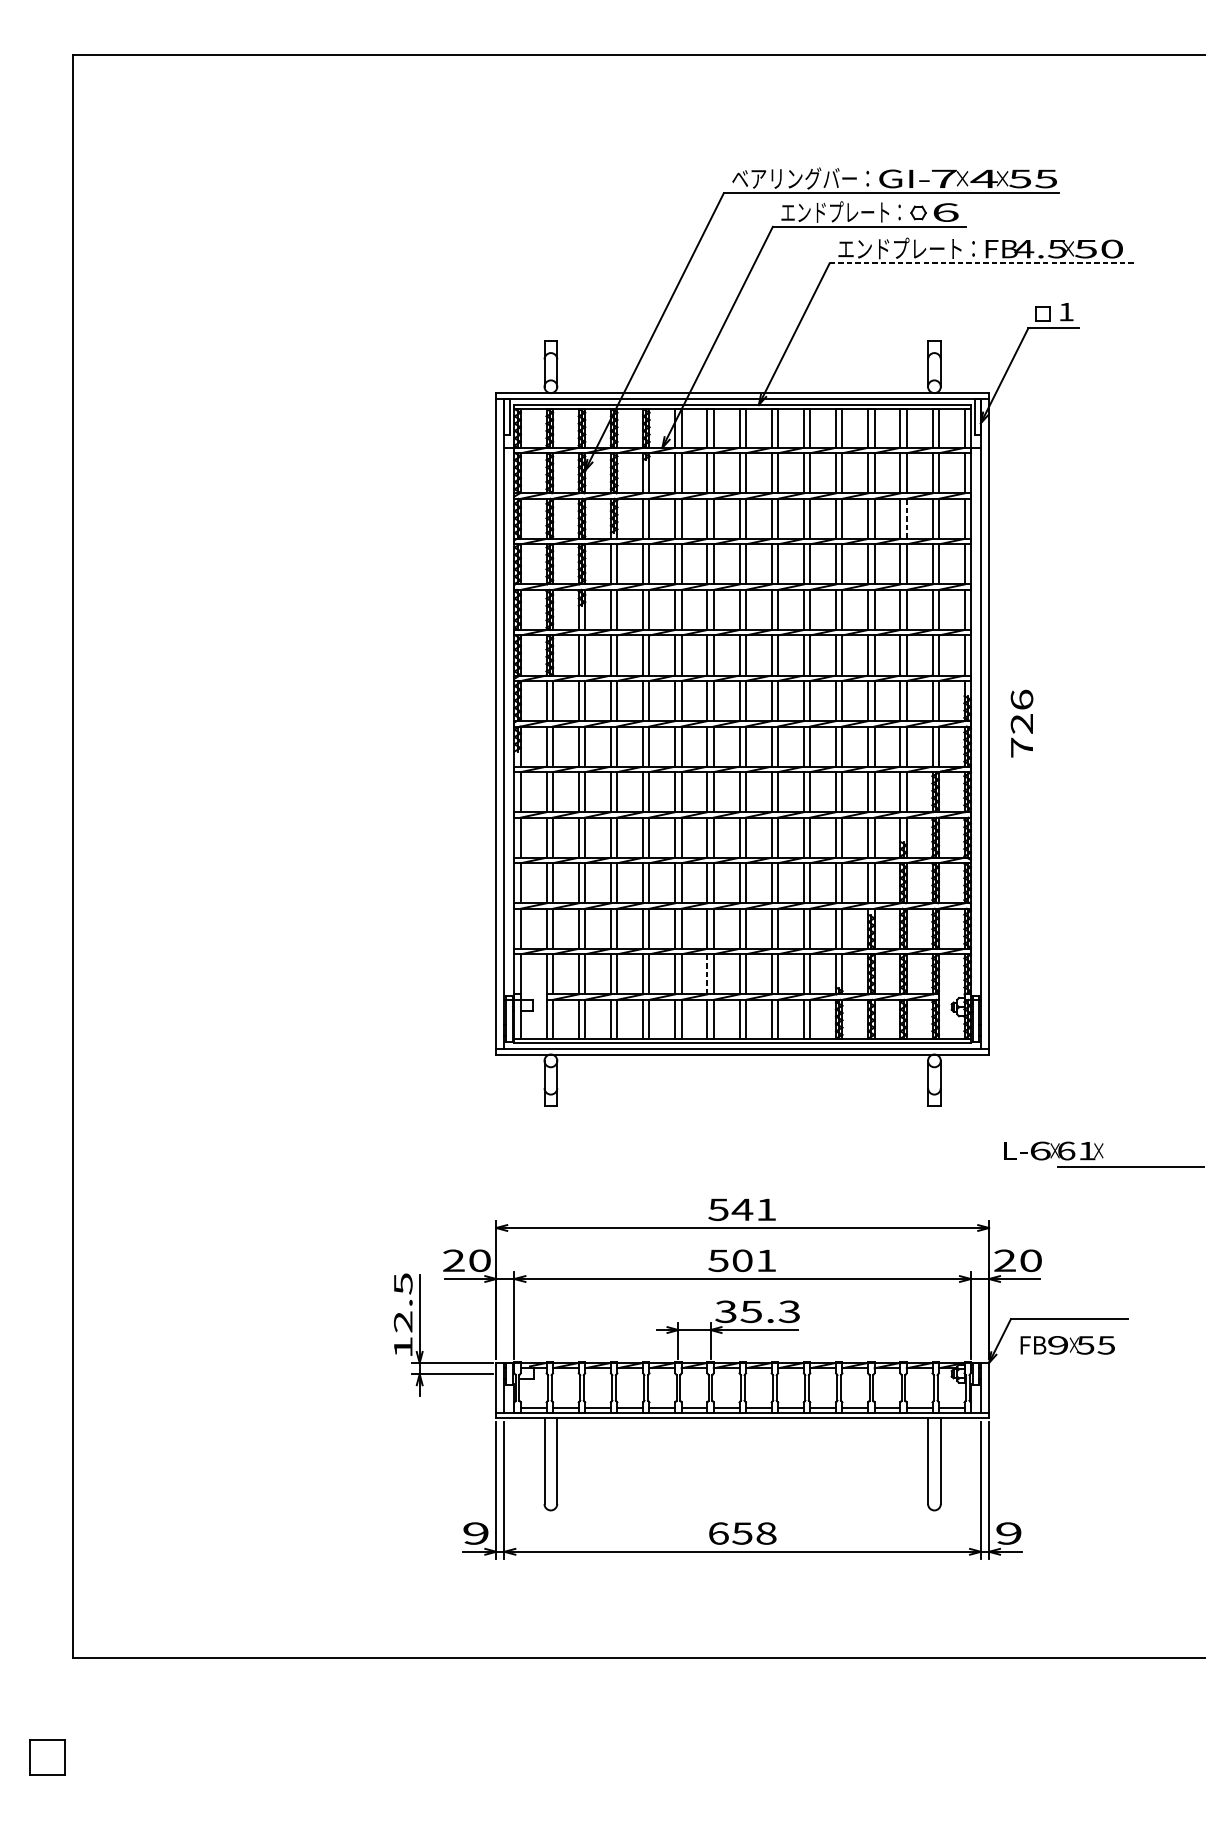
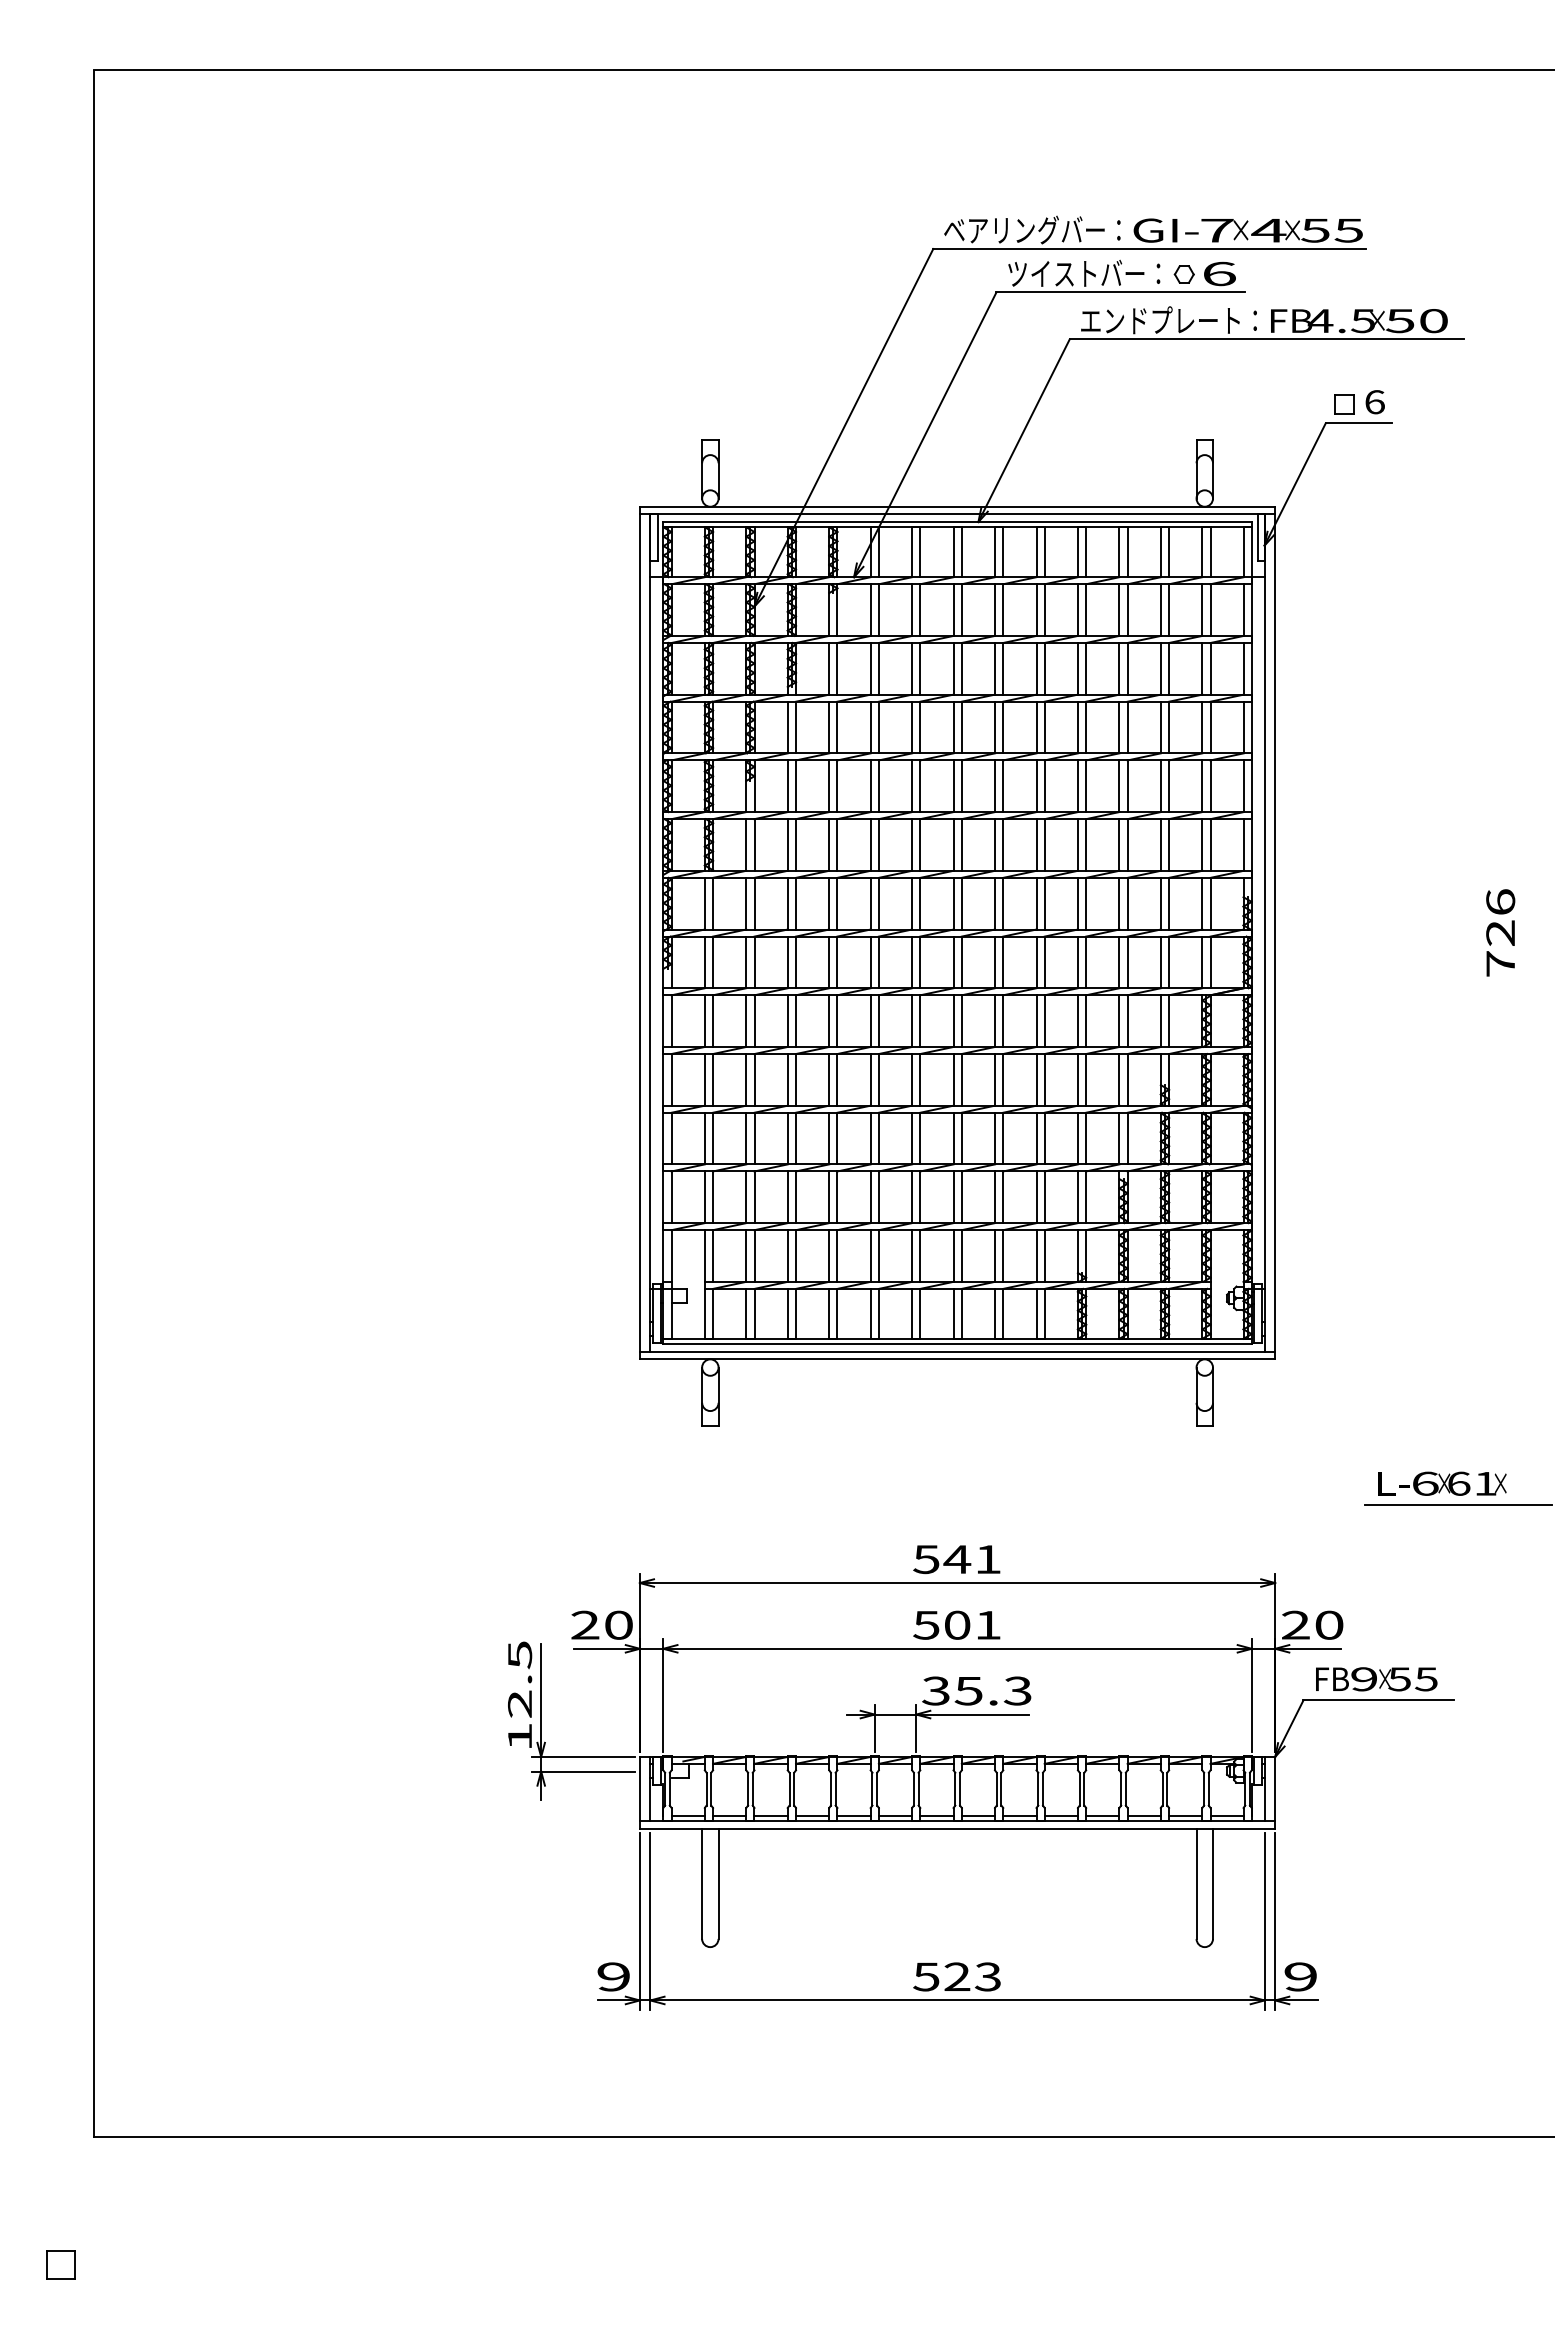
text: (841, 212) -> (1084, 273), エンドプレート： -> ツイストバー：
line: (983, 263) -> (1267, 339), dashed -> solid
text: (1066, 312) -> (1374, 402), 1 -> 6
line: (907, 518) -> (1169, 668), dashed -> solid
text: (1021, 723) -> (1500, 932), moved
line: (707, 974) -> (912, 1256), dashed -> solid
text: (1053, 1150) -> (1442, 1483), moved
text: (1067, 1345) -> (1376, 1679), moved
text: (742, 1533) -> (957, 1976), 658 -> 523
part: (46, 1756) -> (60, 2264), size x0.62

